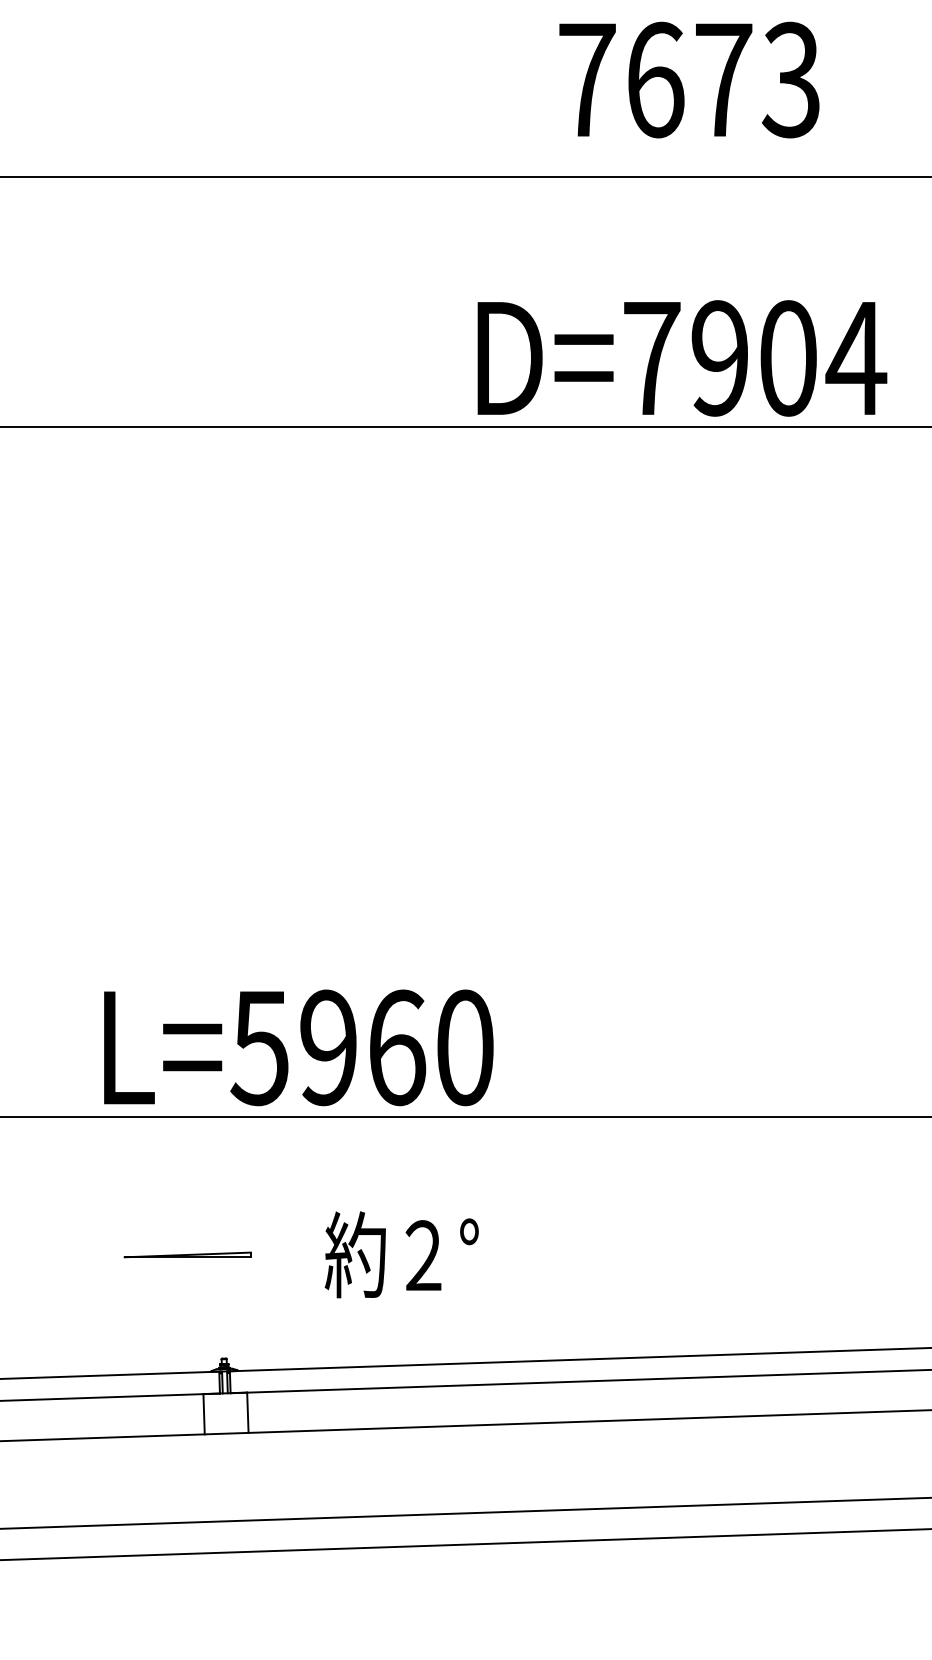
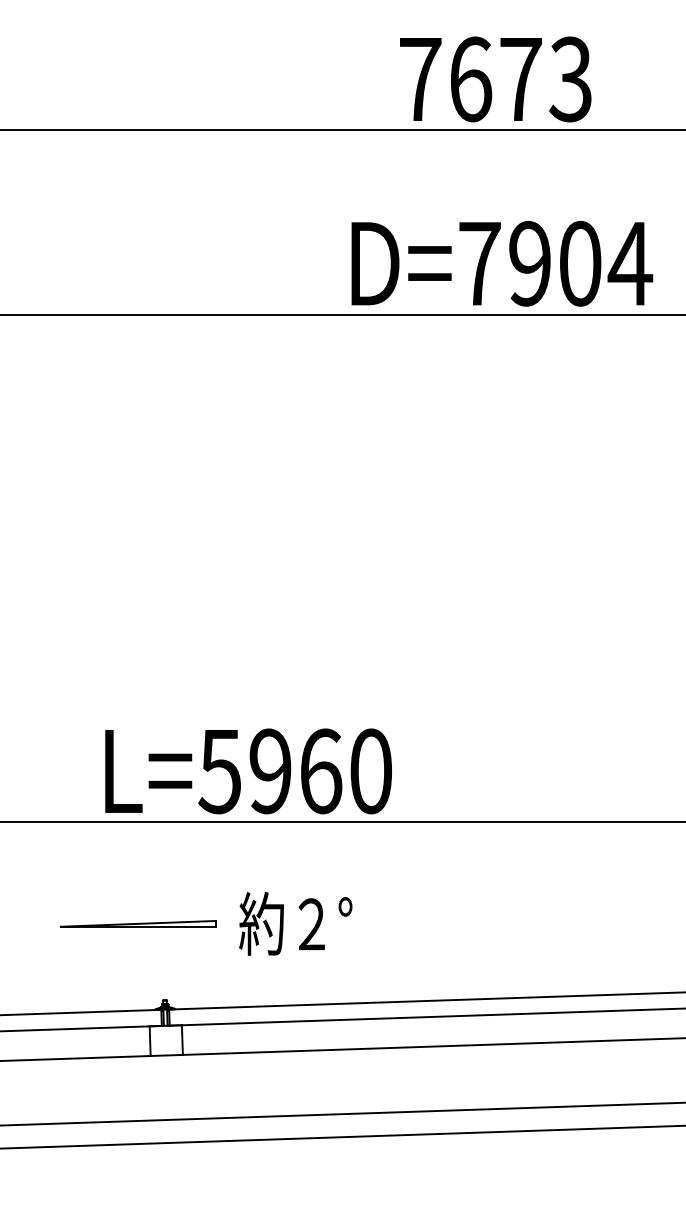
text: (689, 79) -> (495, 79), moved
text: (298, 1047) -> (248, 771), moved
part: (187, 1254) -> (137, 923), size x1.67

